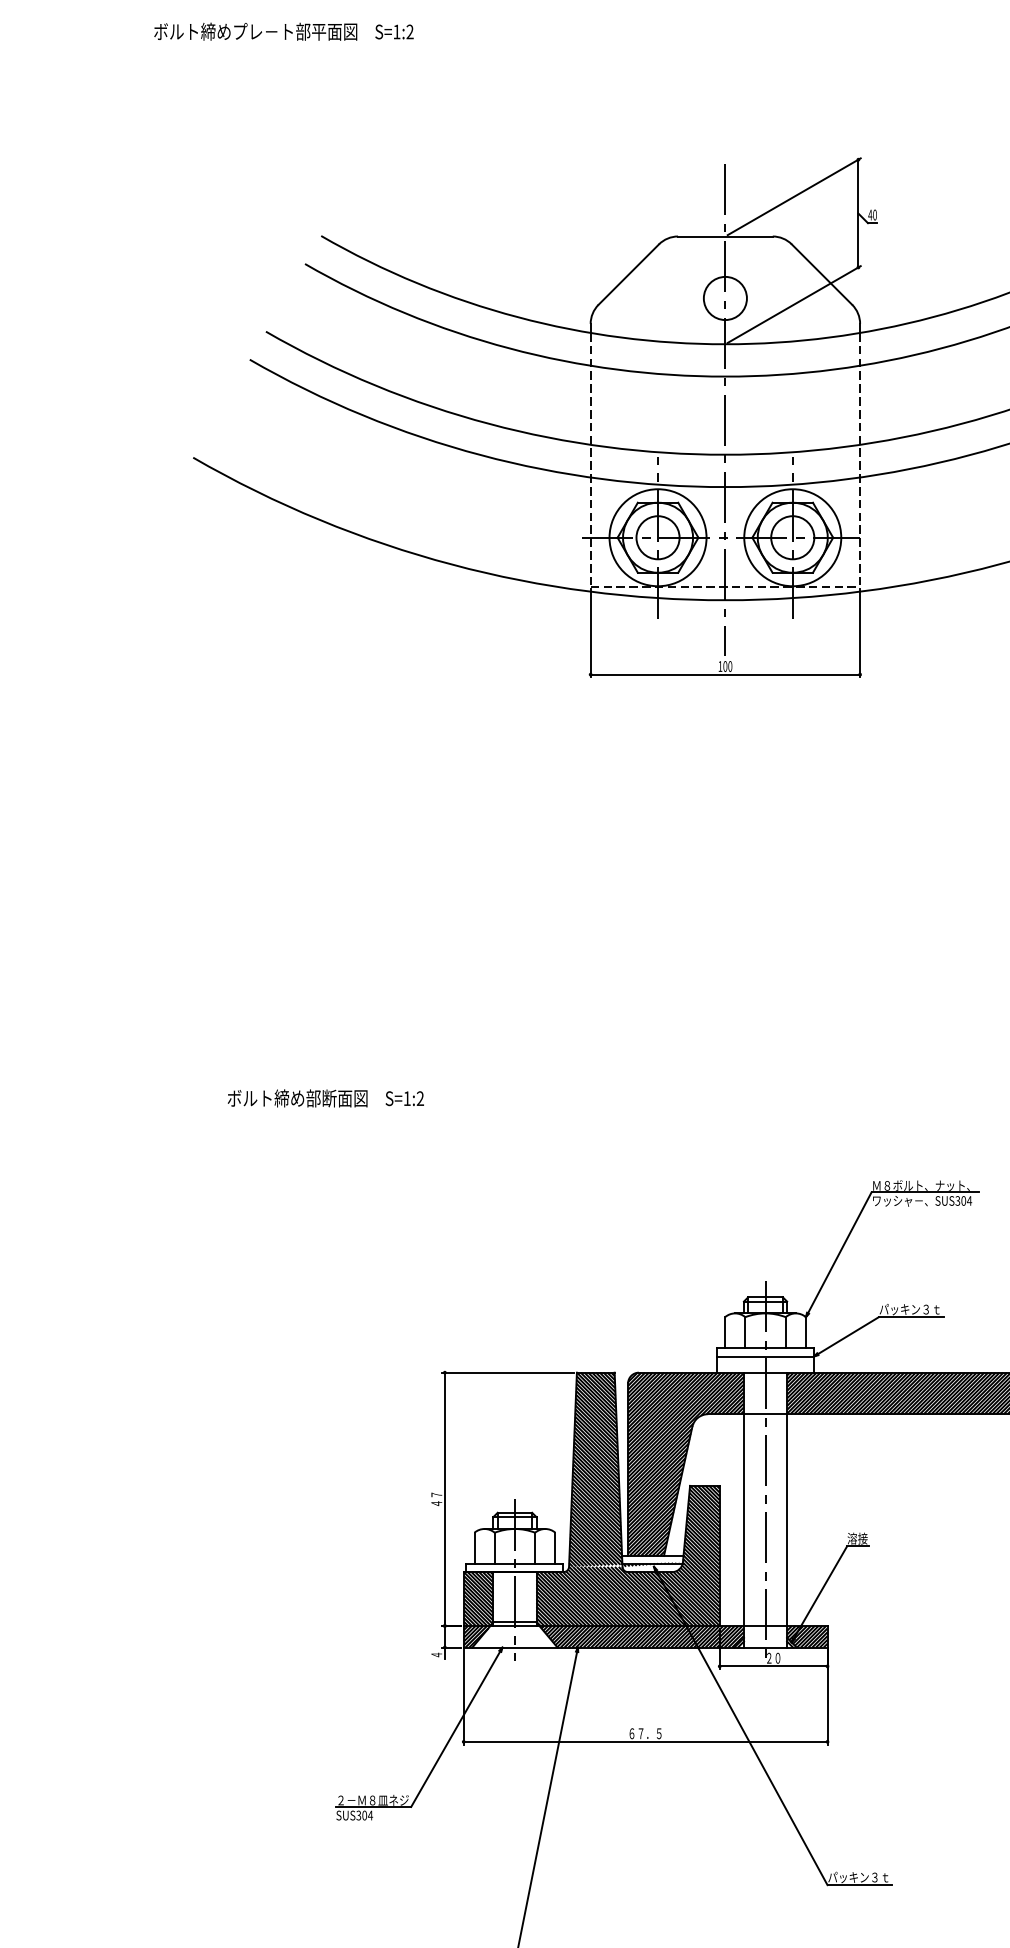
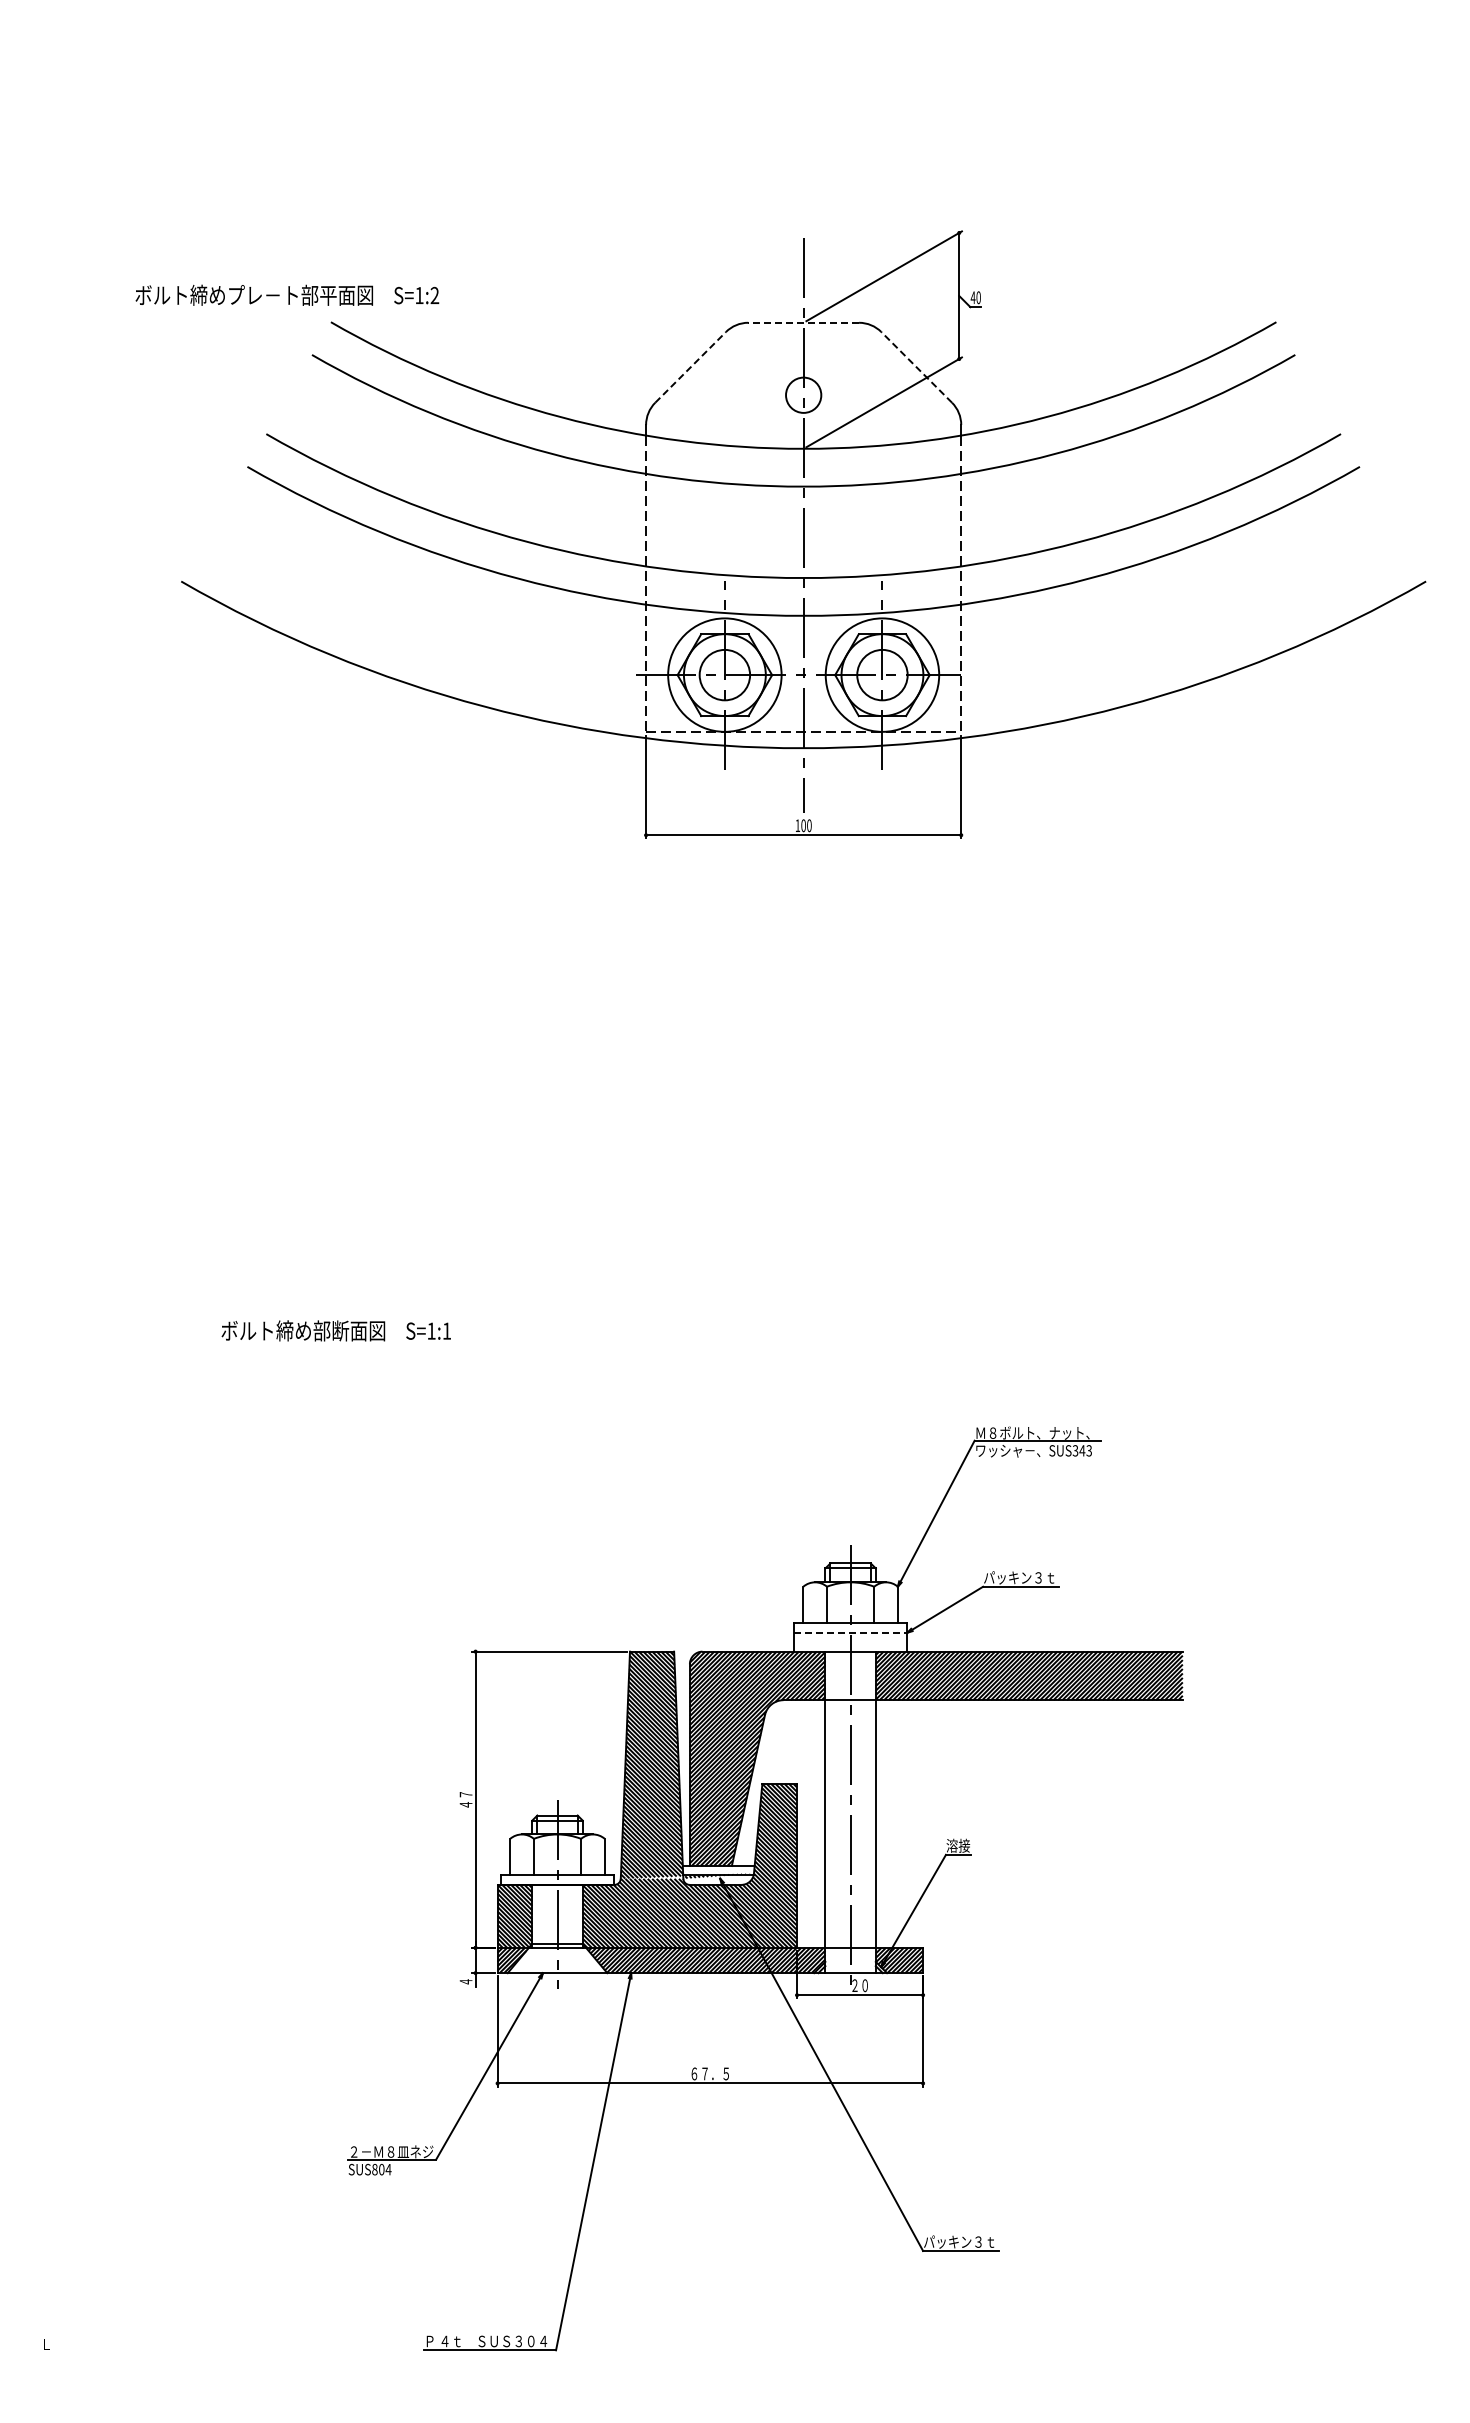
text: (284, 31) -> (287, 294), moved
line: (725, 236) -> (803, 322), solid -> dashed
line: (628, 274) -> (690, 367), solid -> dashed
line: (821, 274) -> (916, 367), solid -> dashed
circle: (725, 298) -> (803, 395), size x0.7
text: (420, 1098) -> (446, 1330), S=1:2 -> S=1:1
text: (966, 1200) -> (1085, 1450), SUS304 -> SUS343
line: (765, 1356) -> (850, 1632), solid -> dashed
text: (358, 1815) -> (374, 2169), SUS304 -> SUS804

